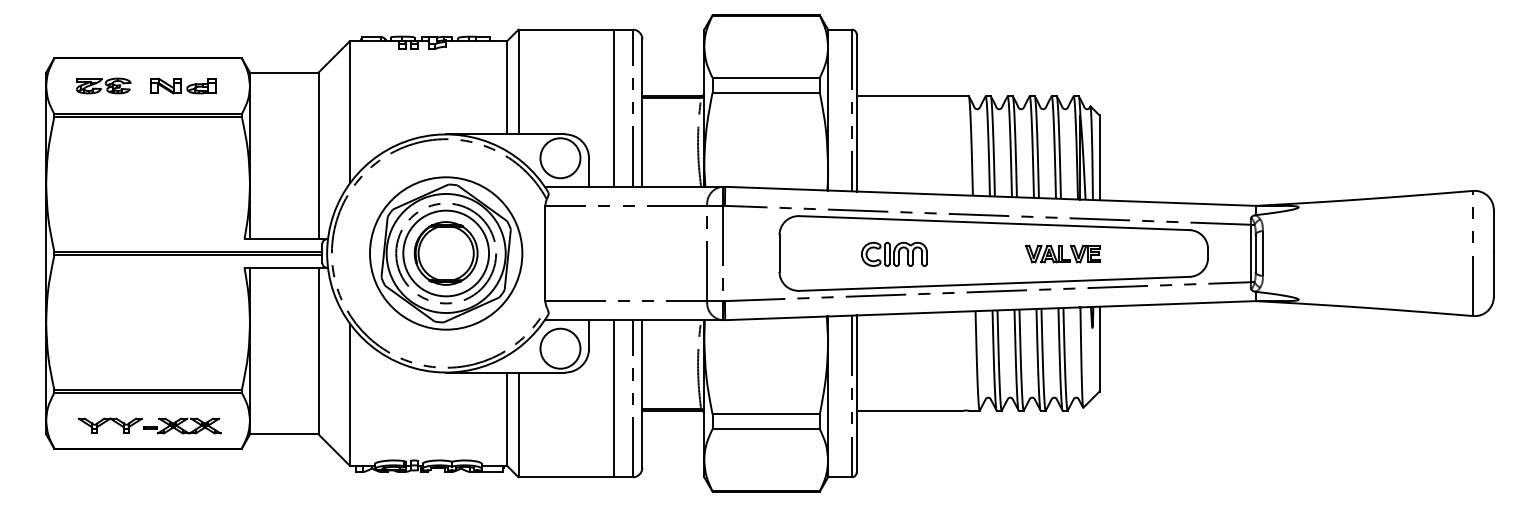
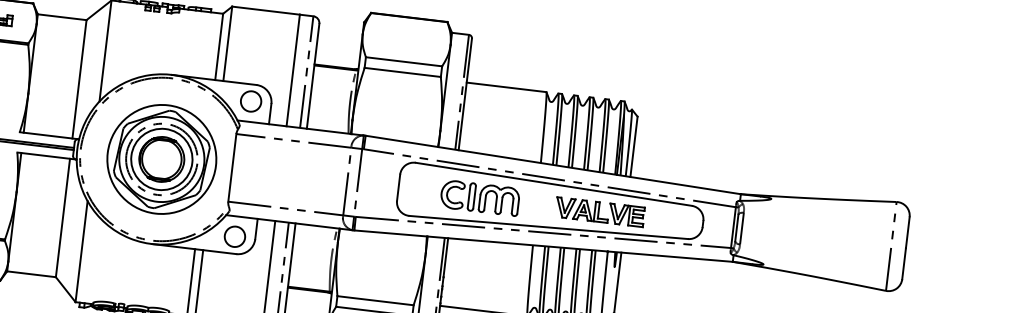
circle: (560, 157) -> (251, 100), size x0.71
part: (1062, 253) -> (599, 211), size x1.67
part: (894, 254) -> (480, 198), size x1.67
circle: (560, 348) -> (235, 236), size x0.71

